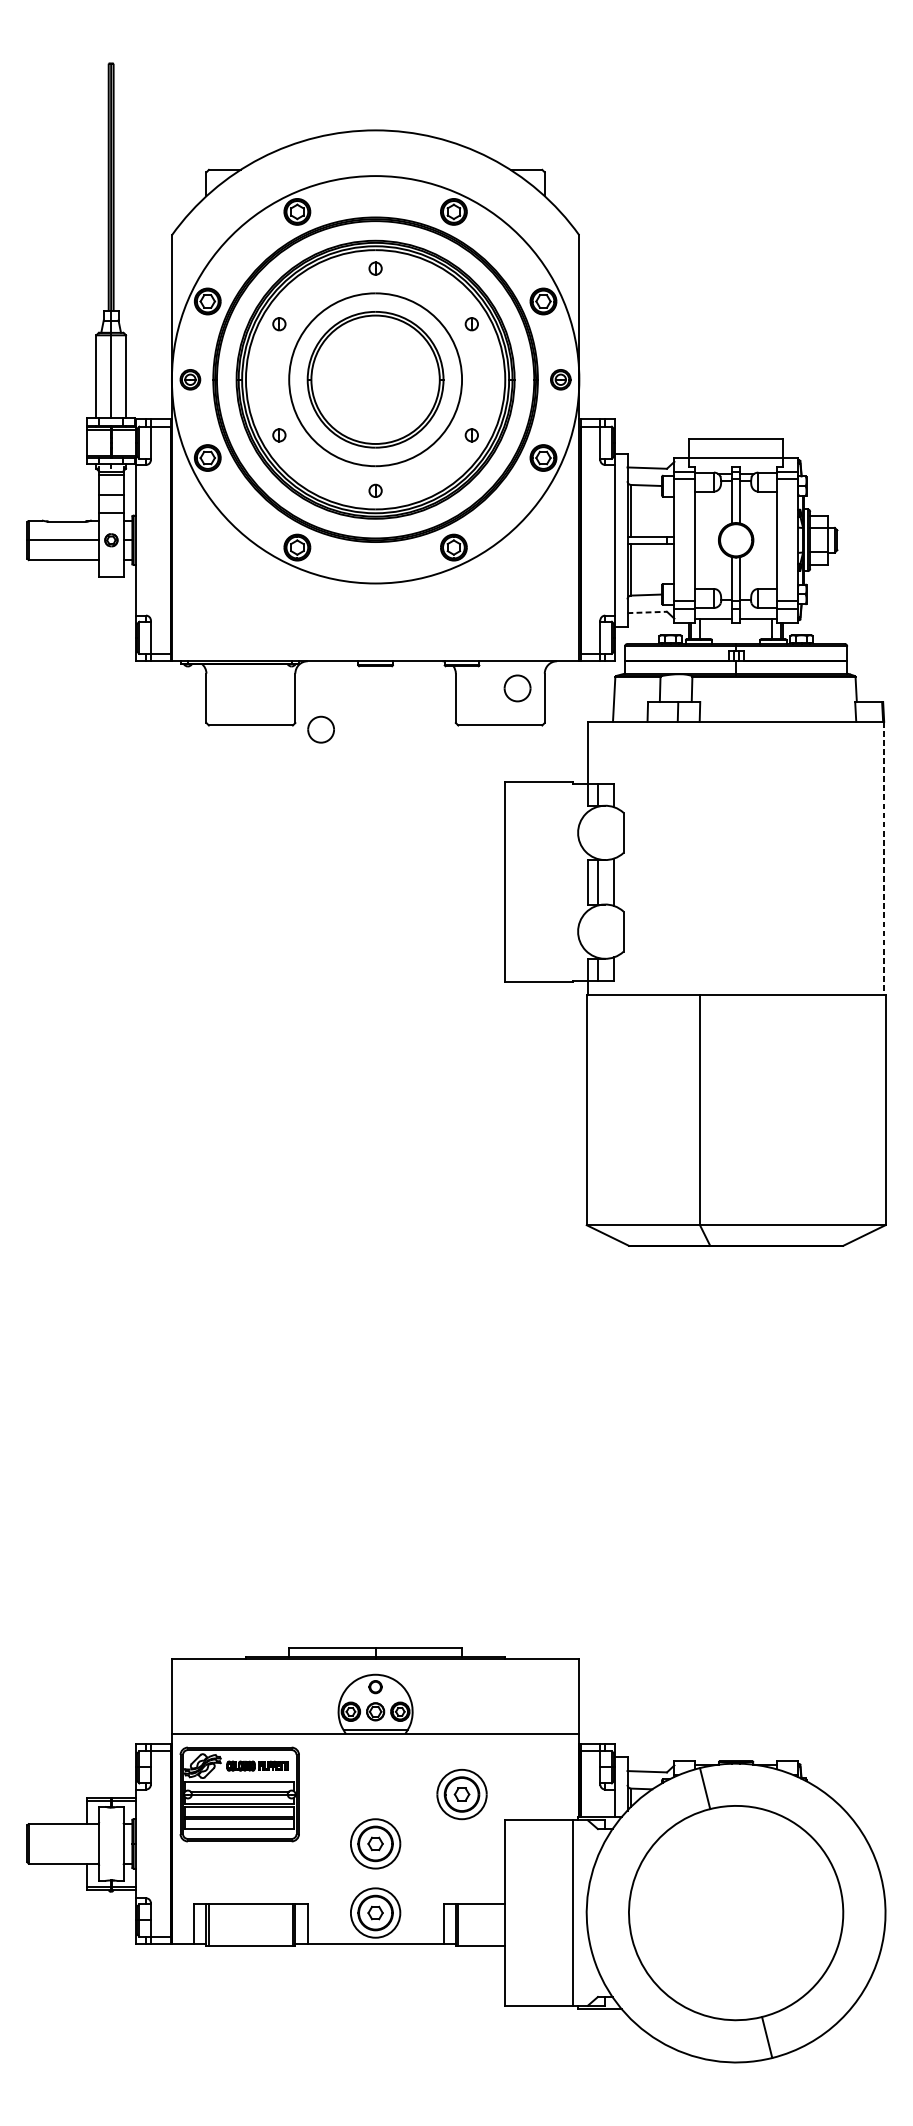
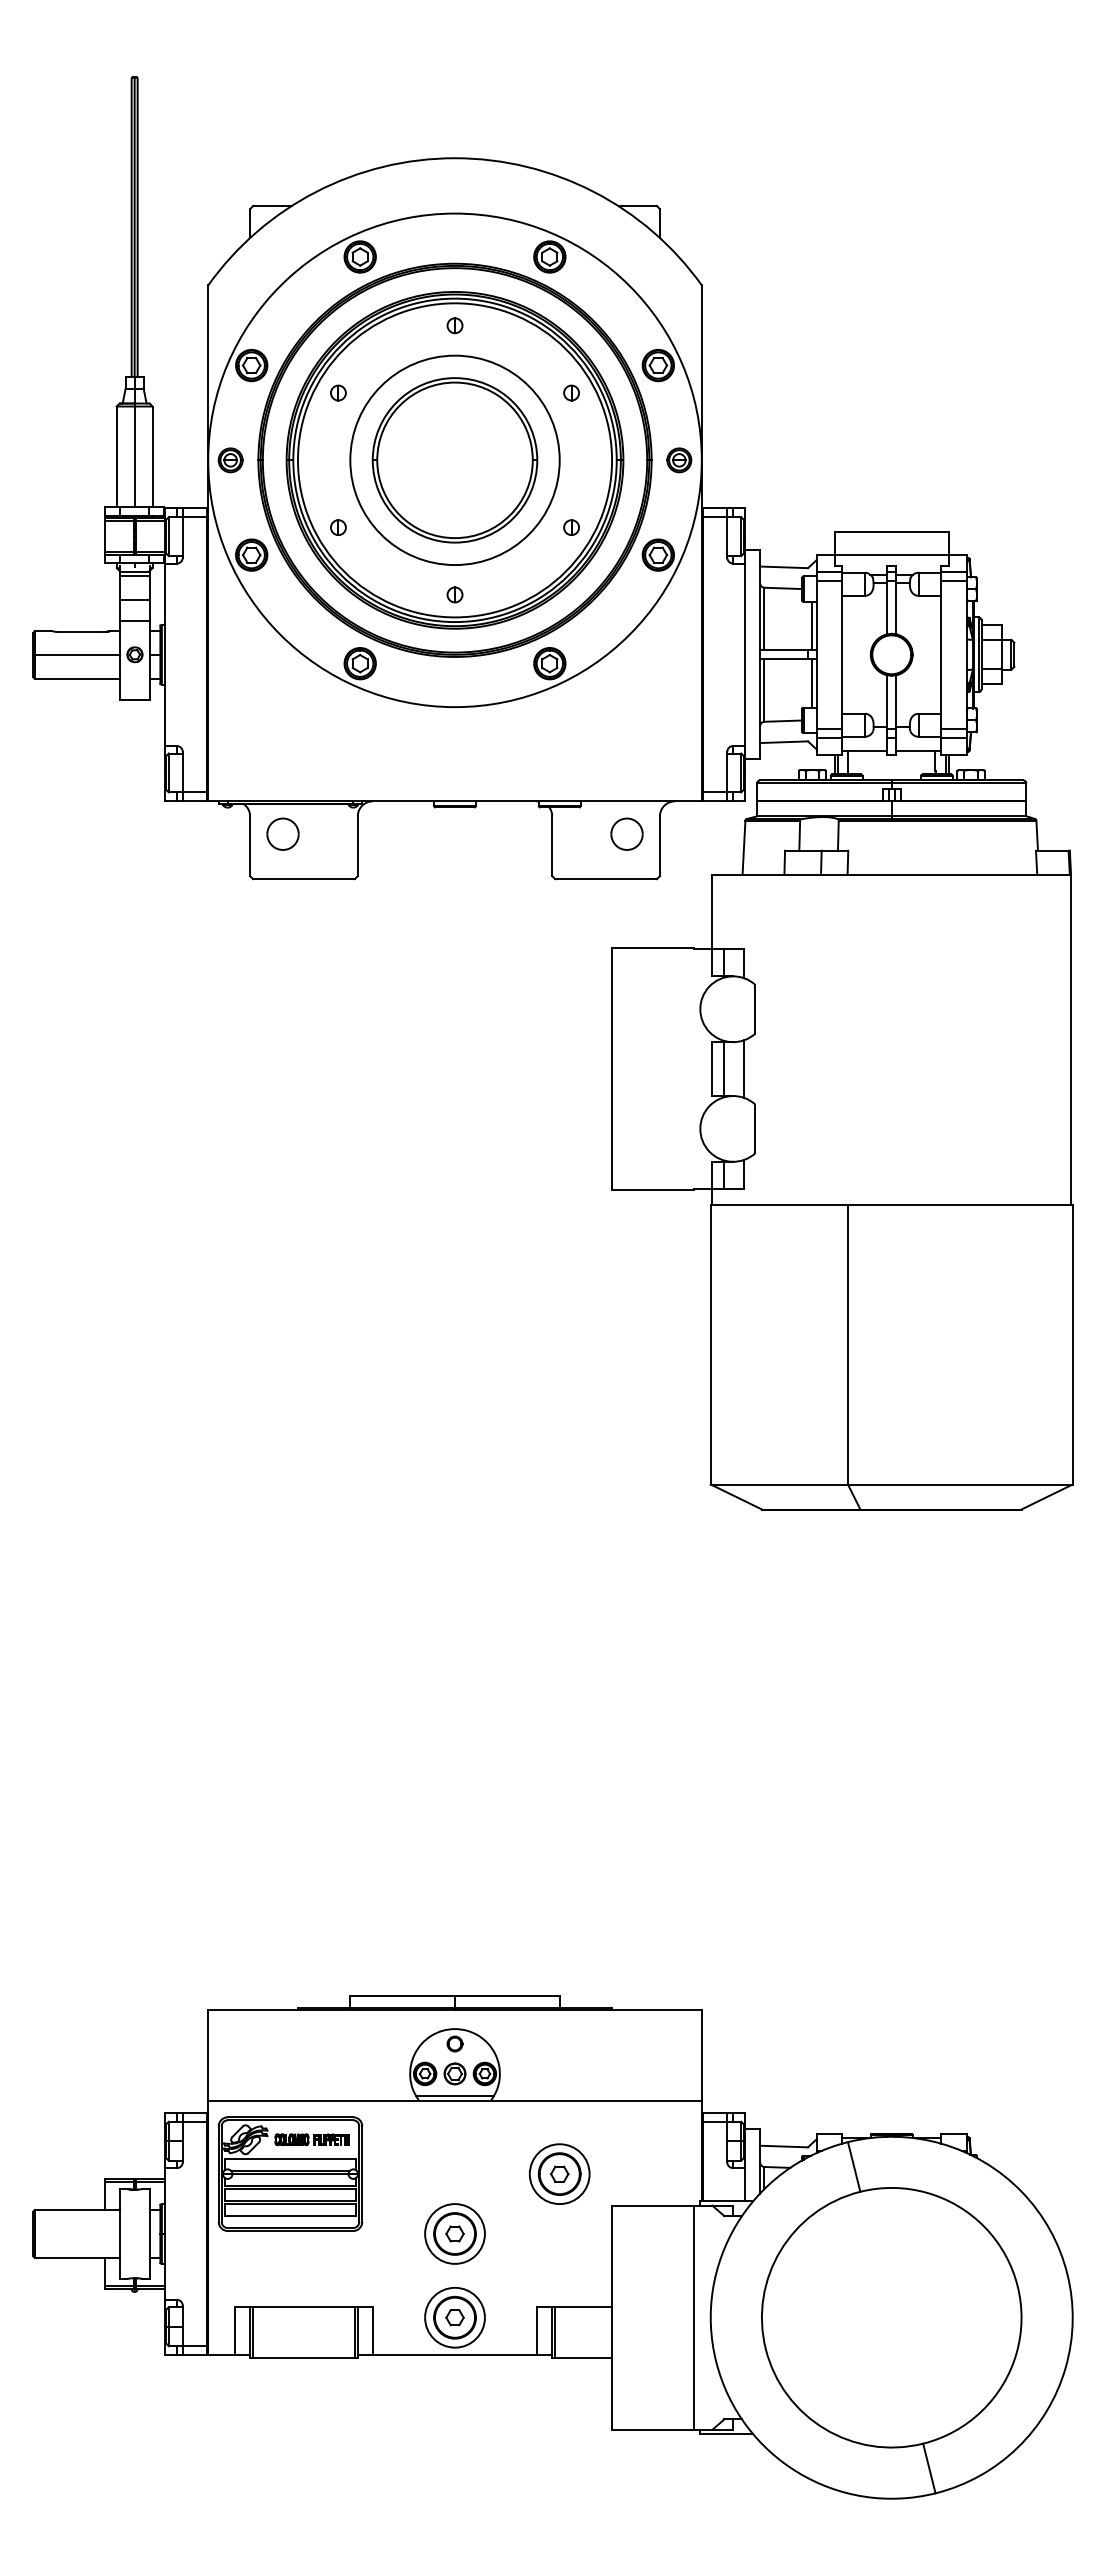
line: (670, 516) -> (812, 625), added
line: (670, 563) -> (812, 683), added
line: (647, 612) -> (784, 742), dashed -> solid
part: (320, 729) -> (282, 833), moved
line: (884, 858) -> (1071, 1040), dashed -> solid

